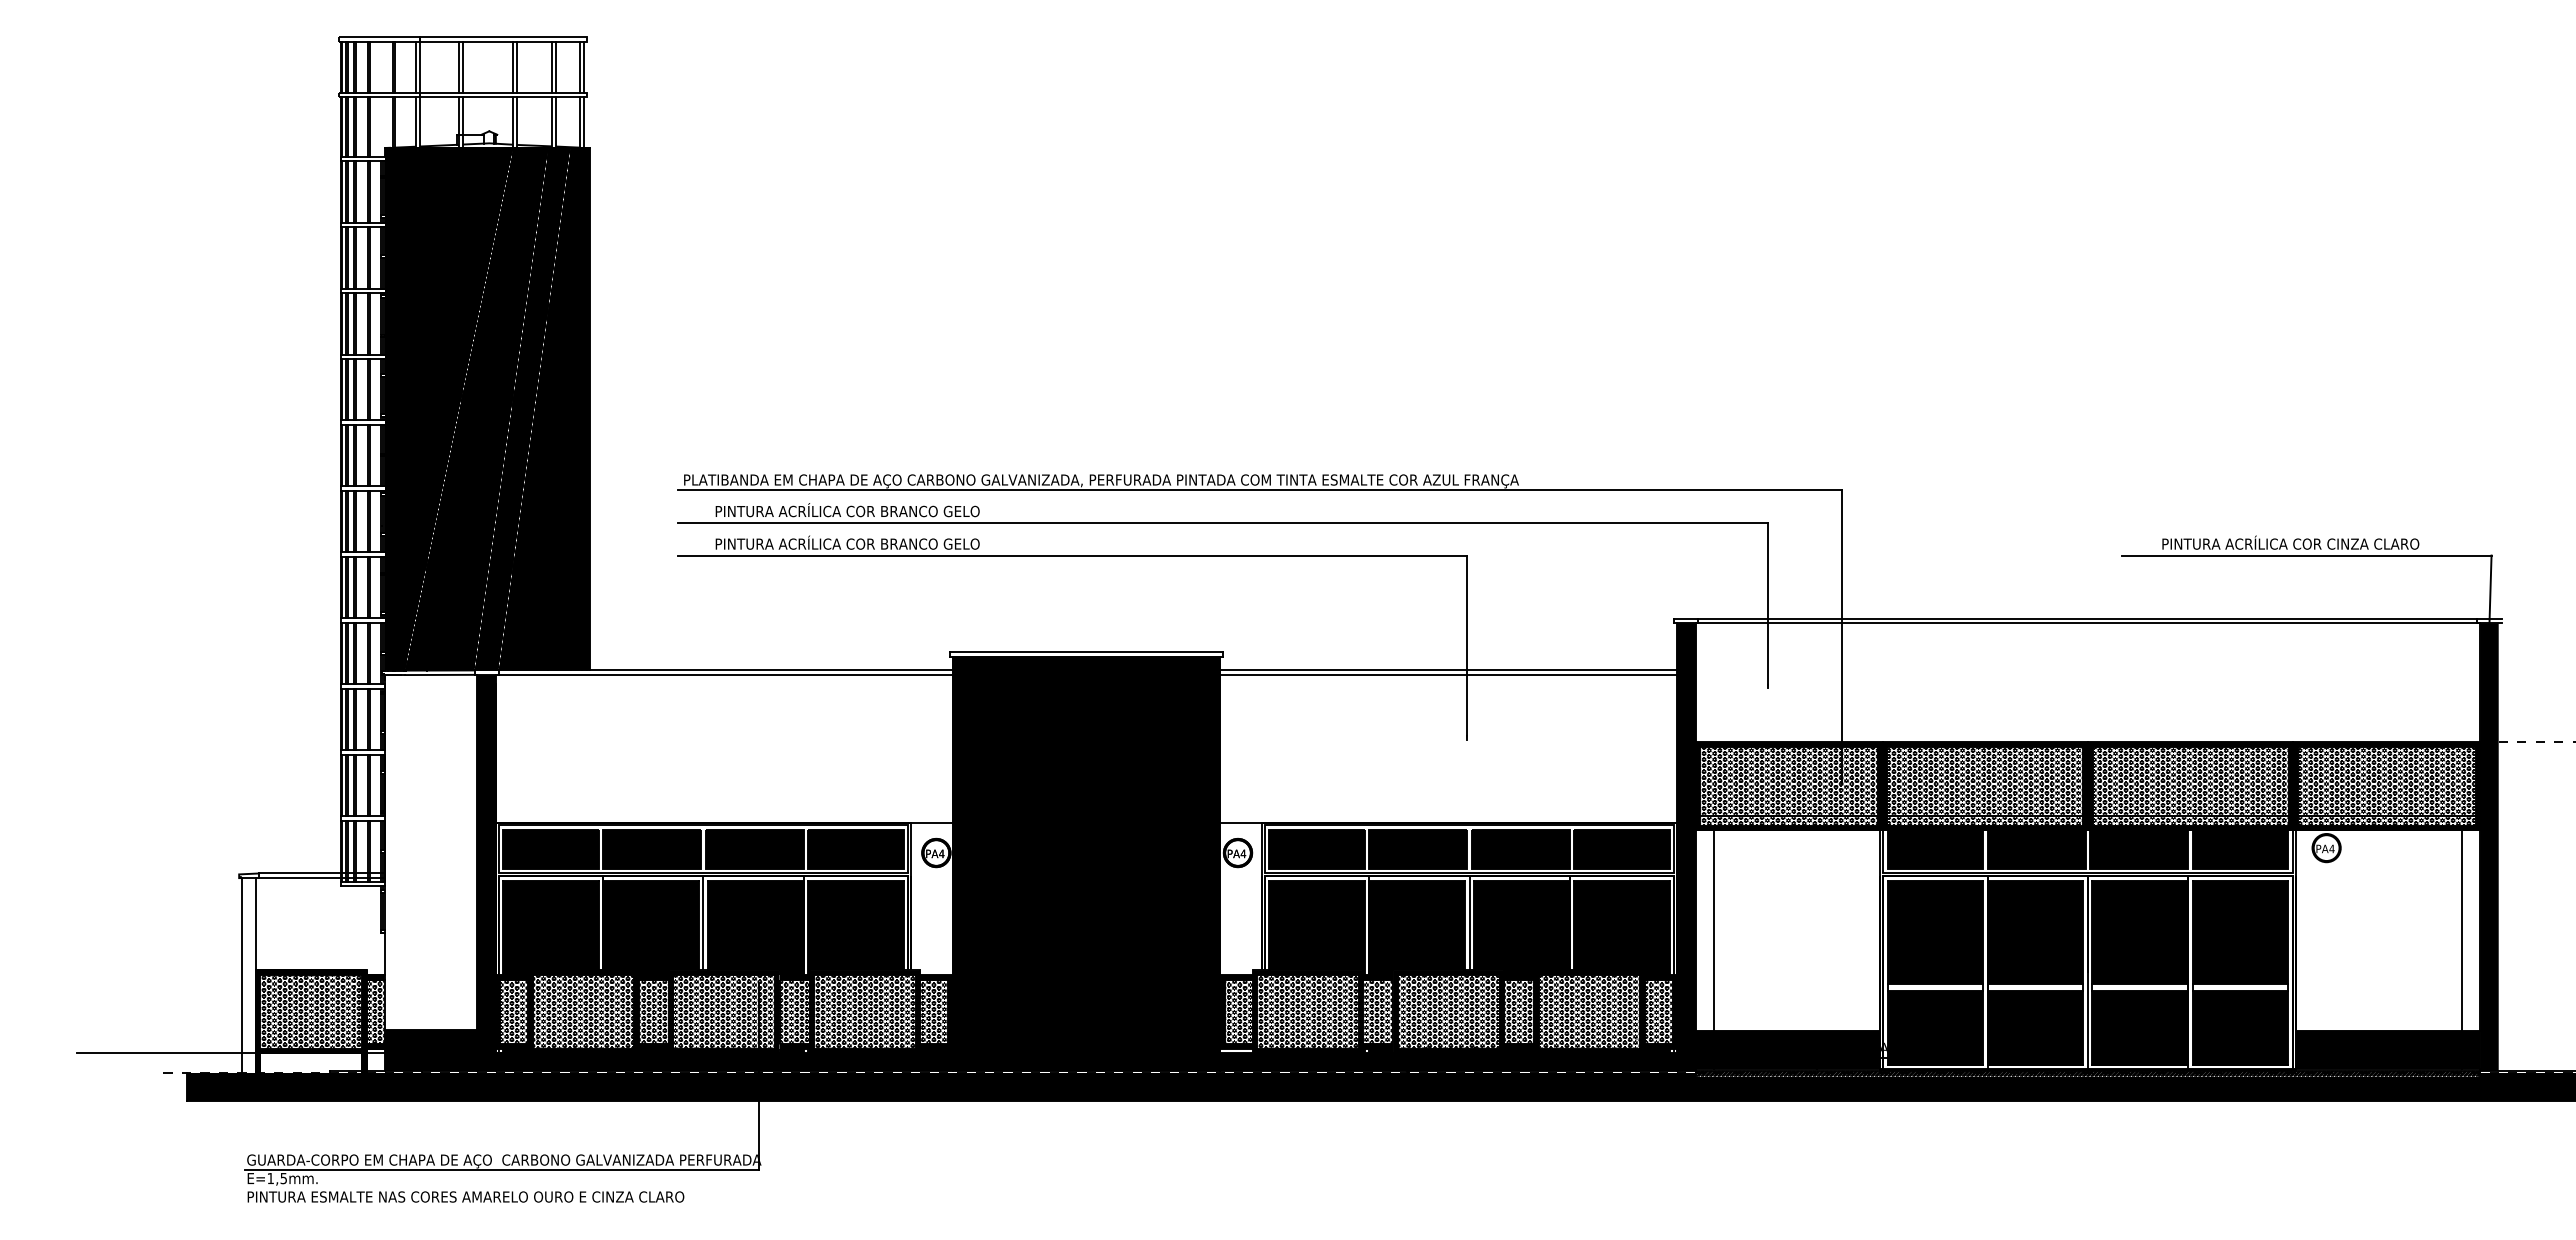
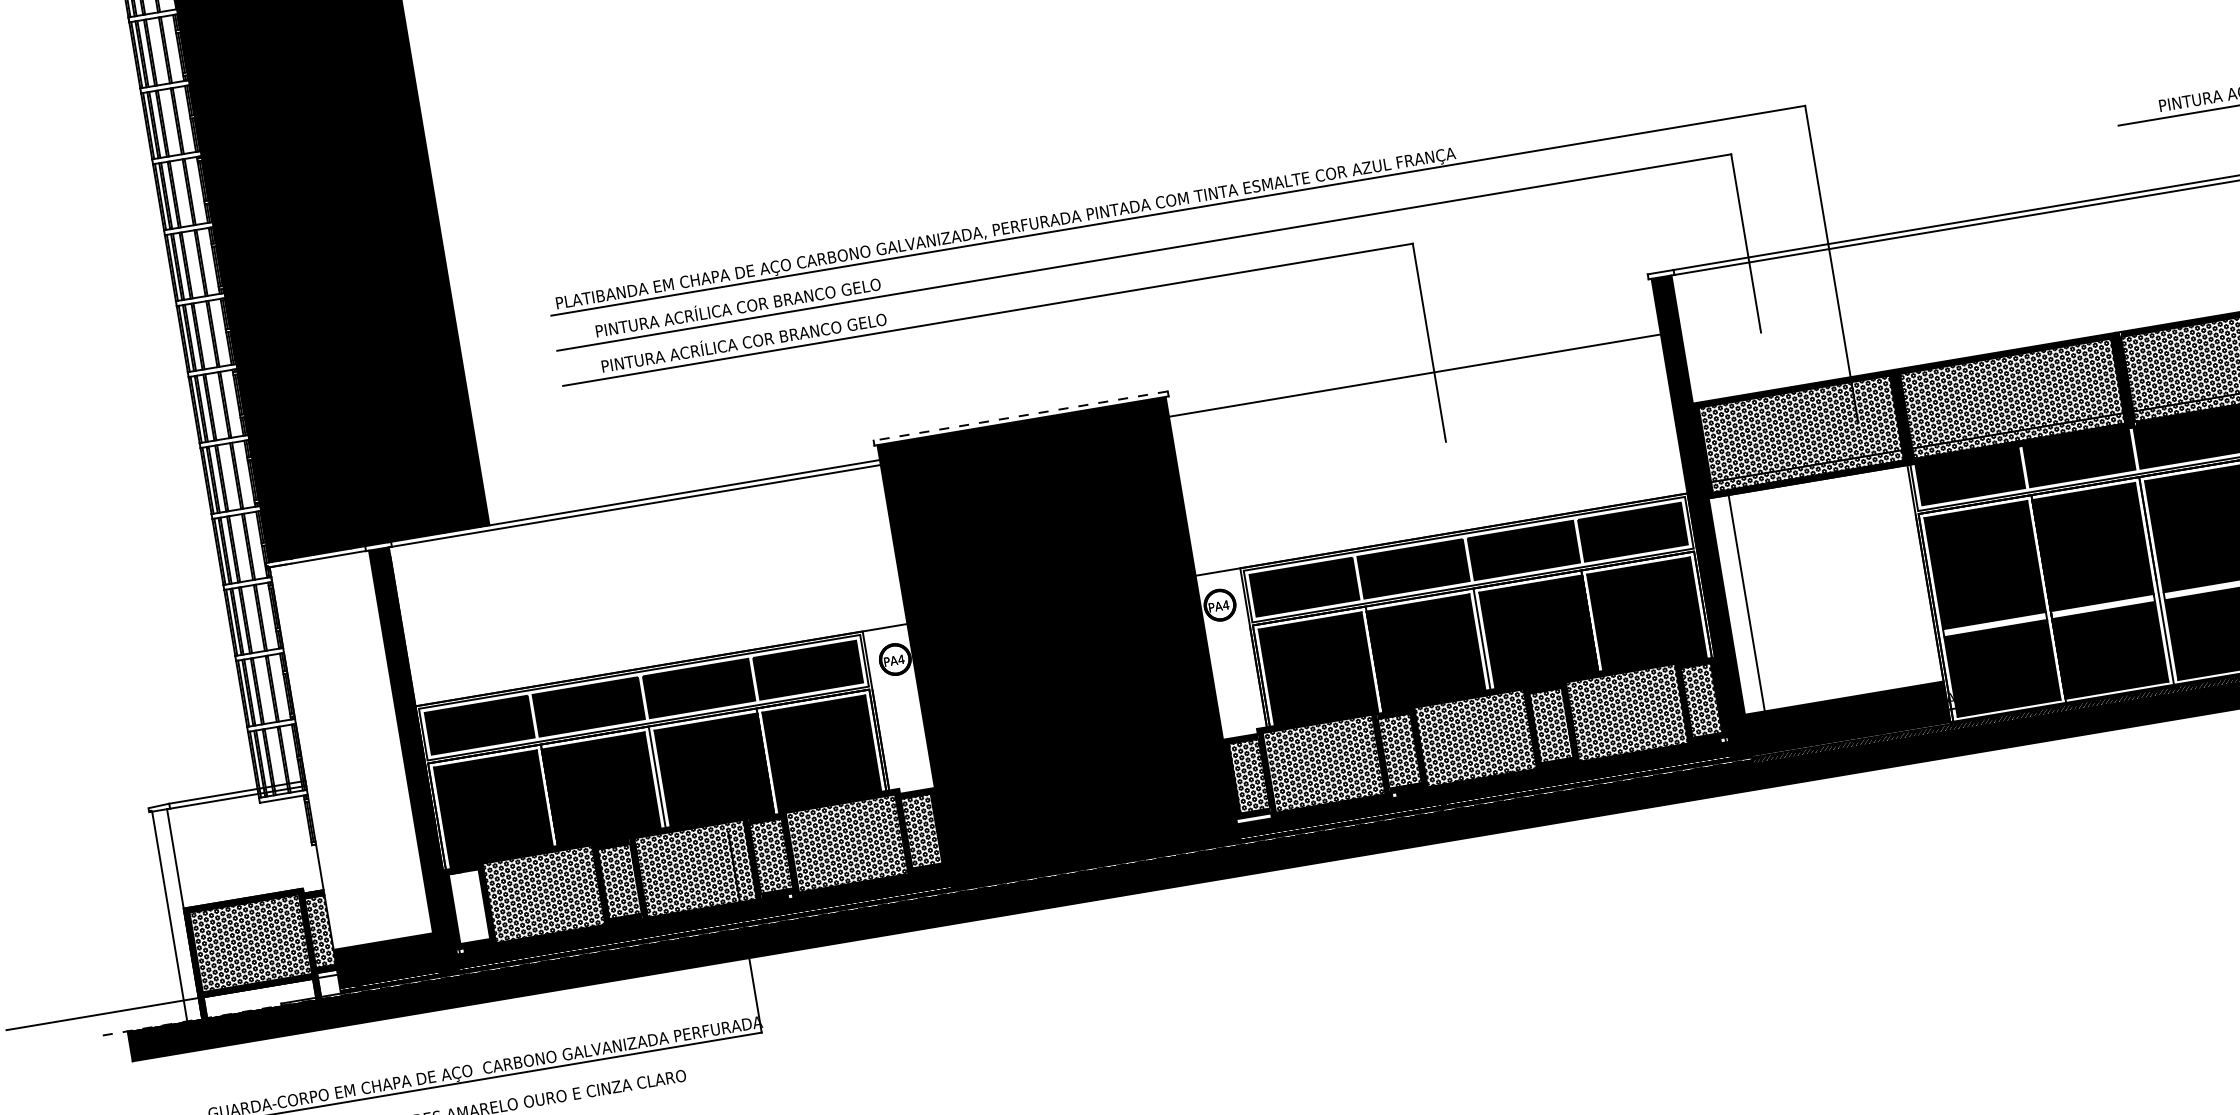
line: (1086, 651) -> (1020, 415), solid -> dashed
line: (1448, 670) -> (1413, 370), removed
hatch: (514, 1011) -> (469, 906), removed

